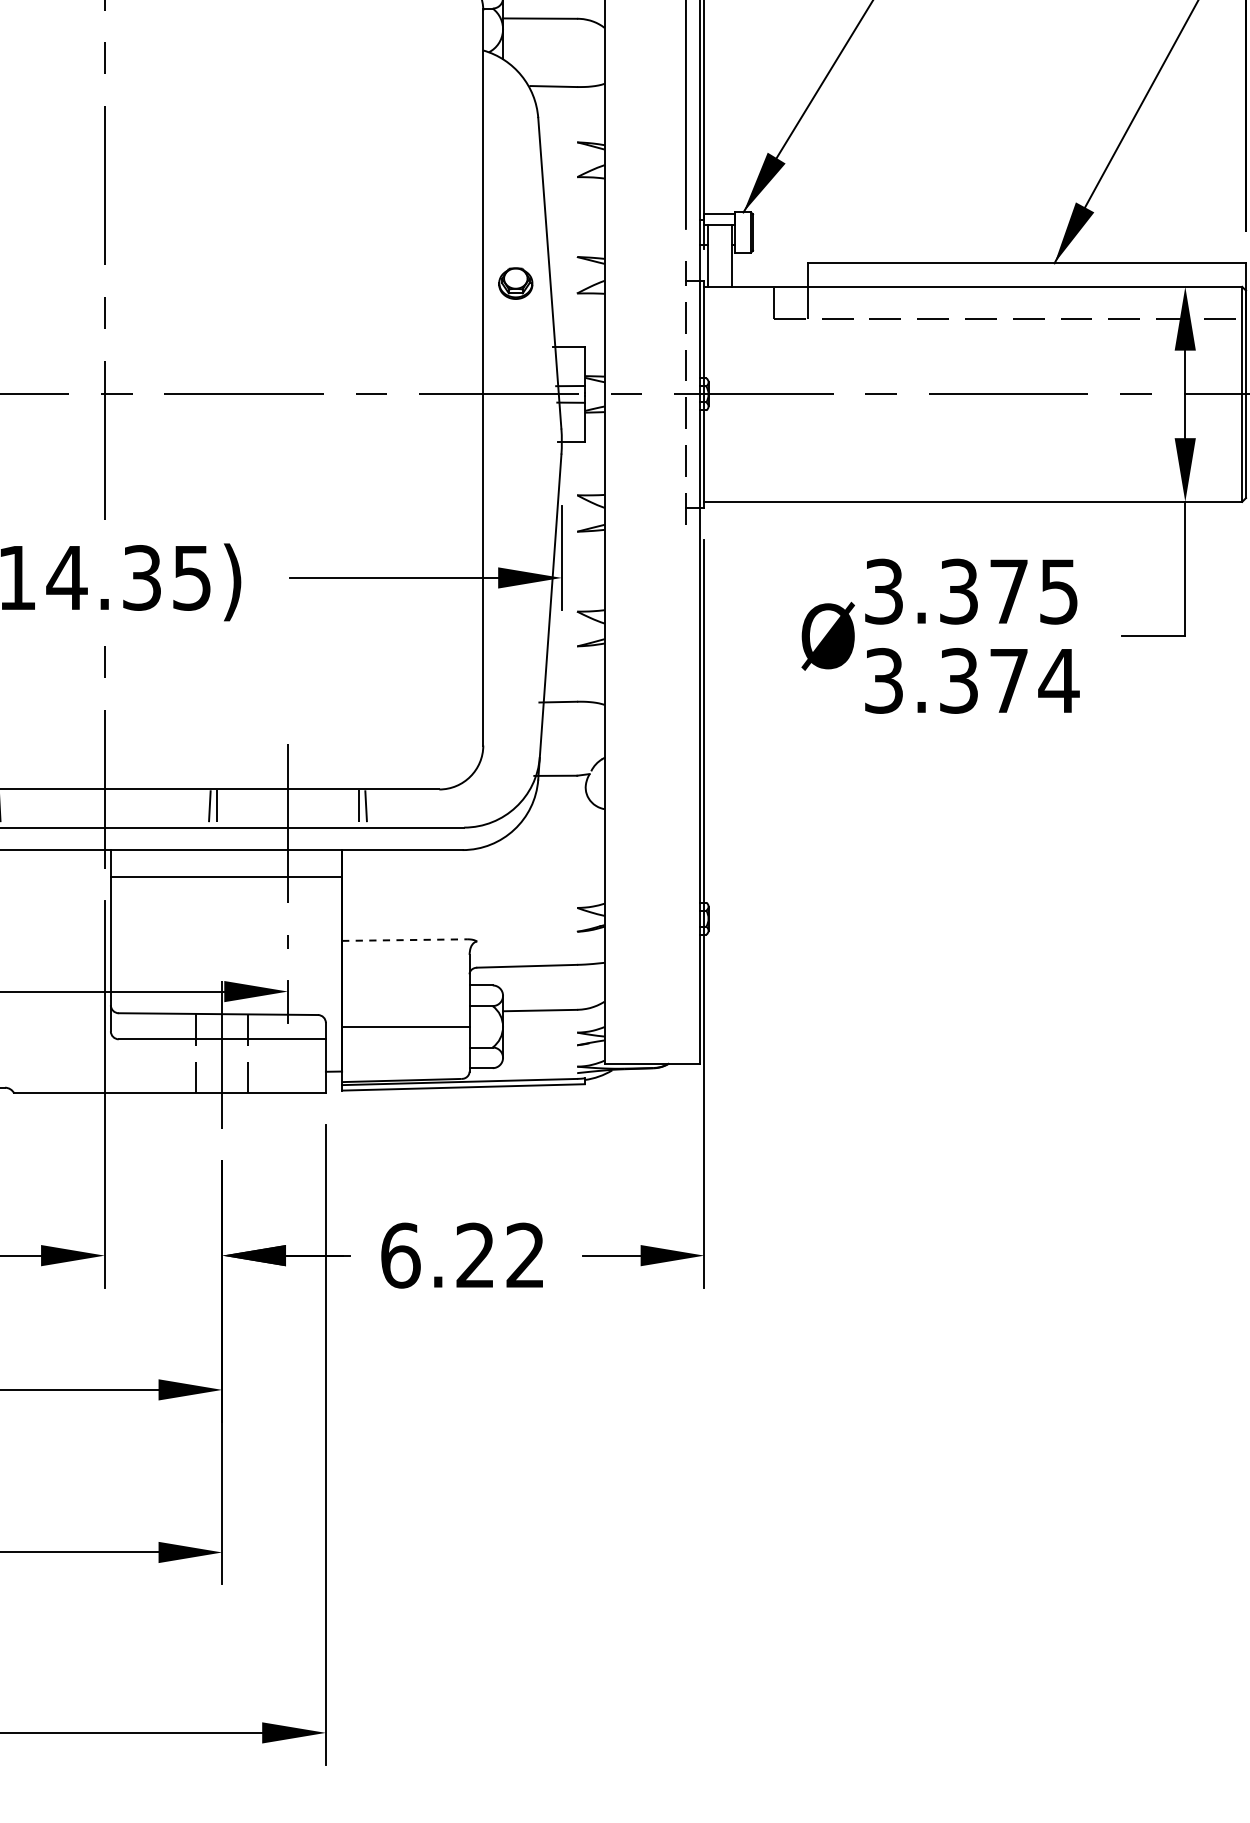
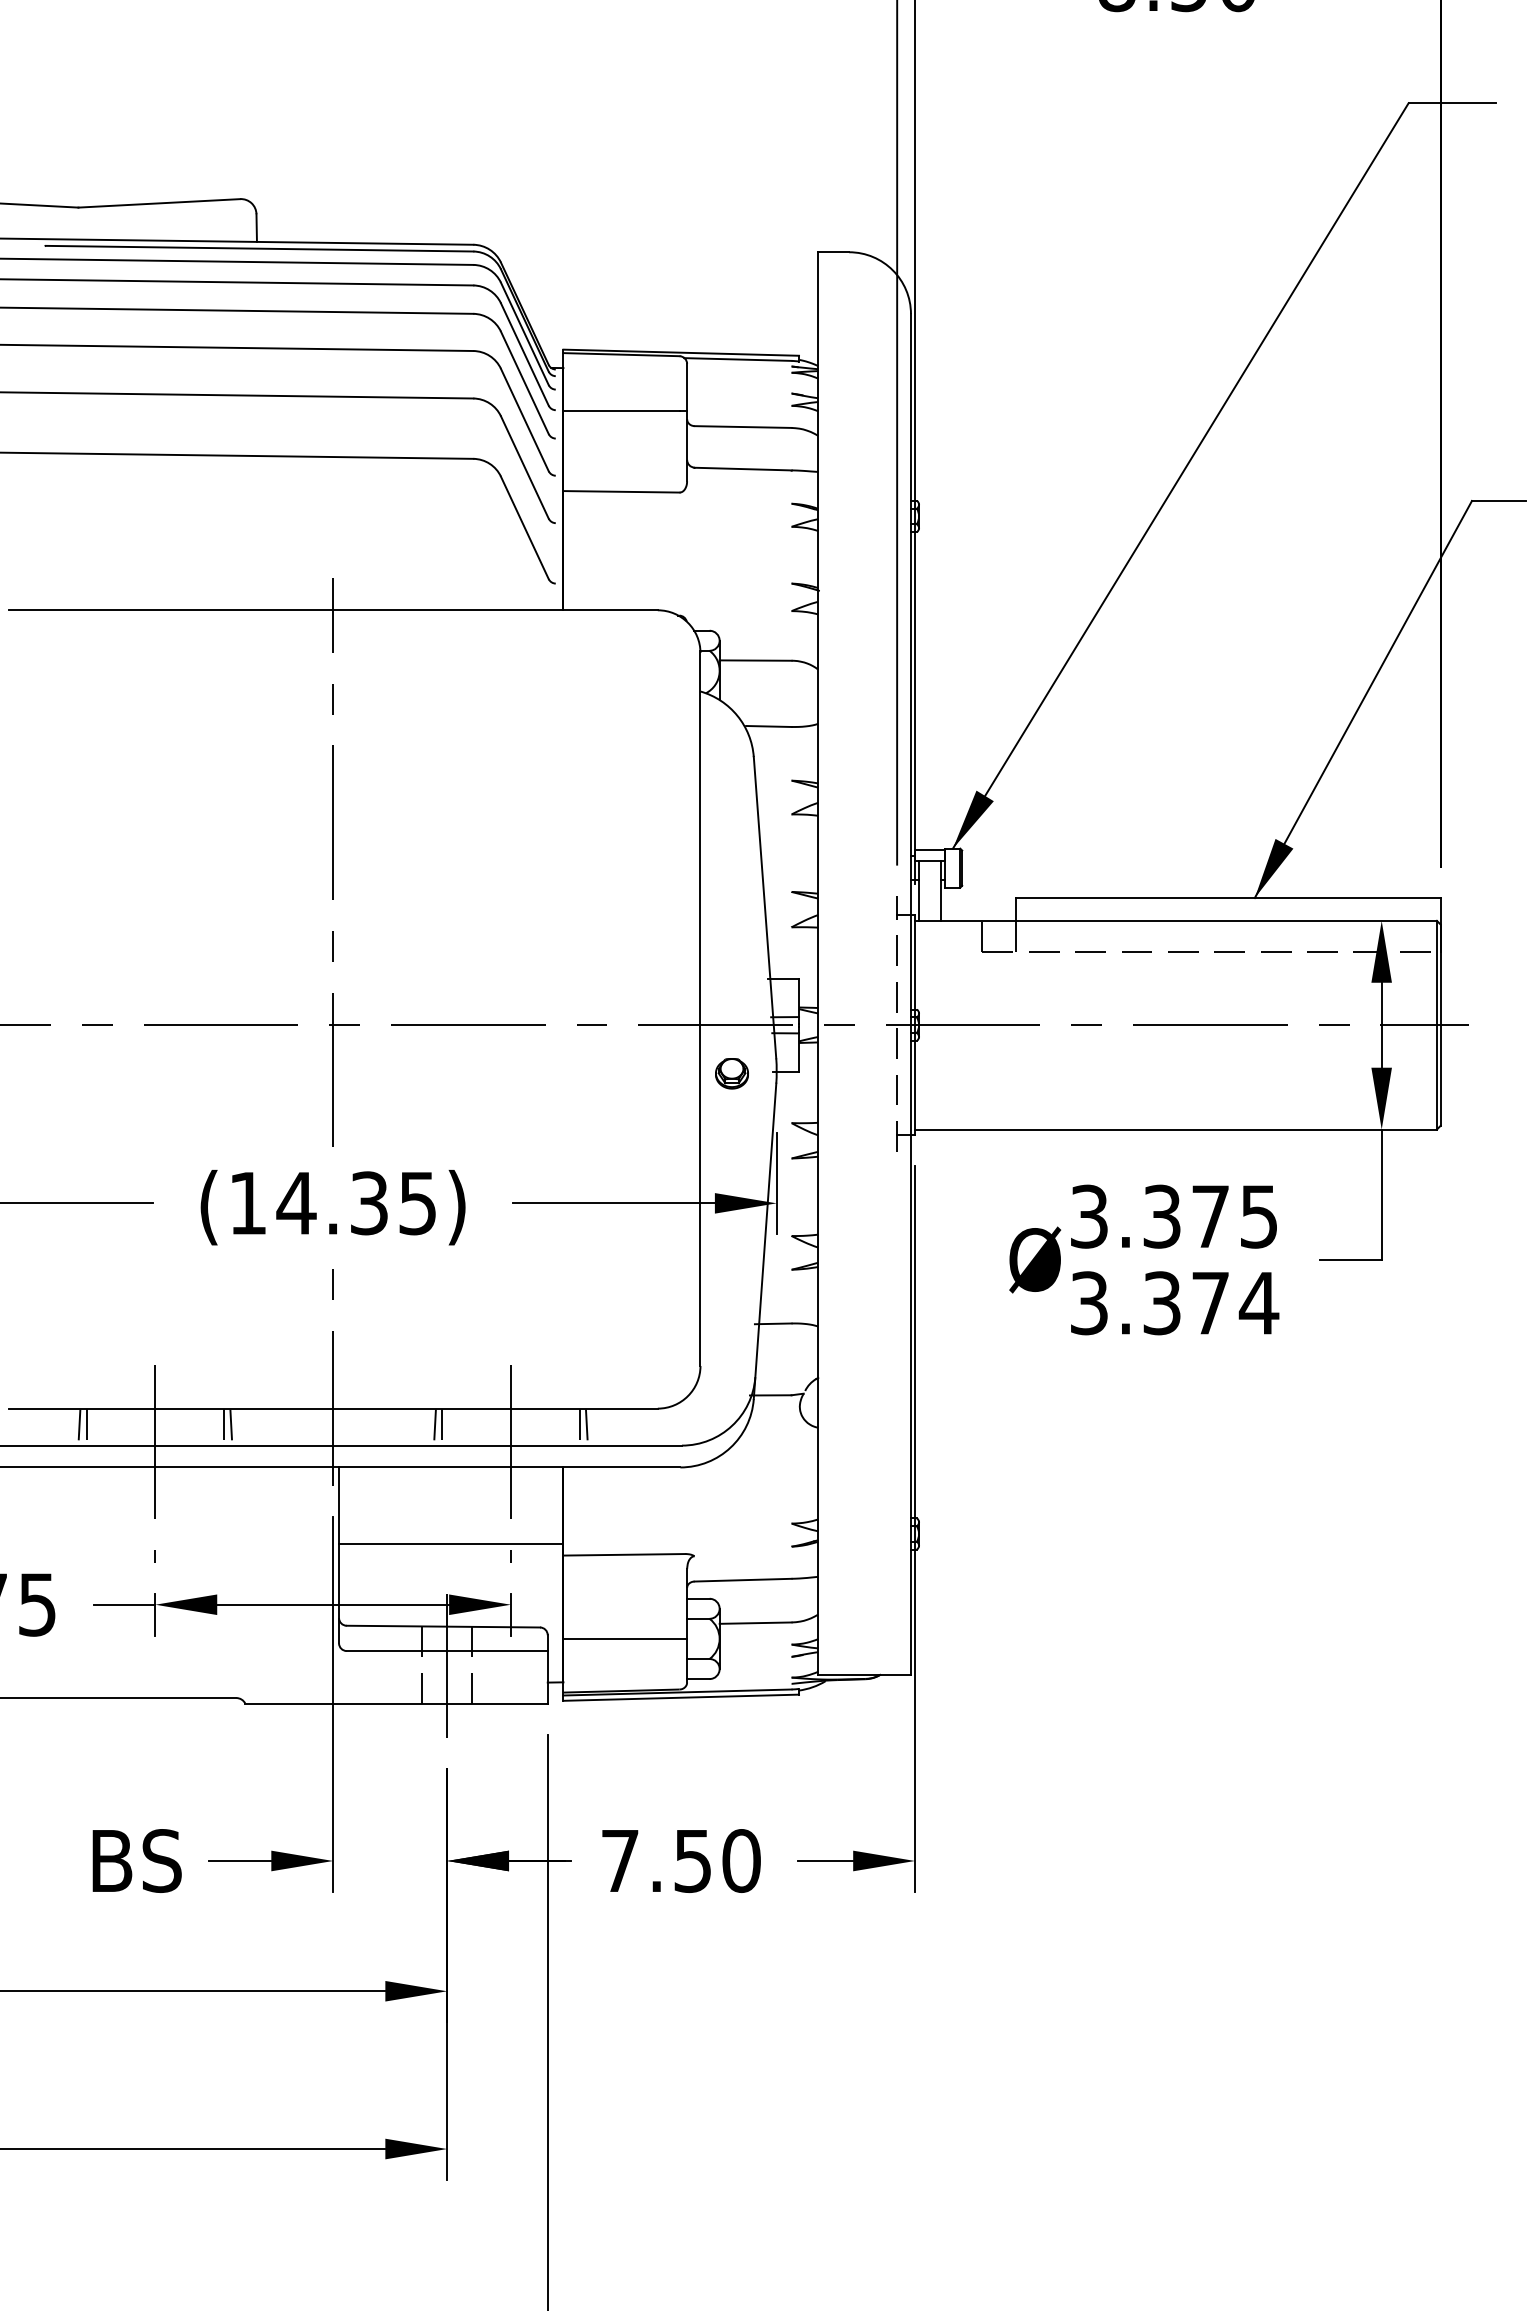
part: (515, 283) -> (731, 1073), moved
line: (226, 876) -> (451, 1544), moved
line: (405, 939) -> (624, 1554), dashed -> solid
text: (462, 1256) -> (680, 1861), 6.22 -> 7.50

